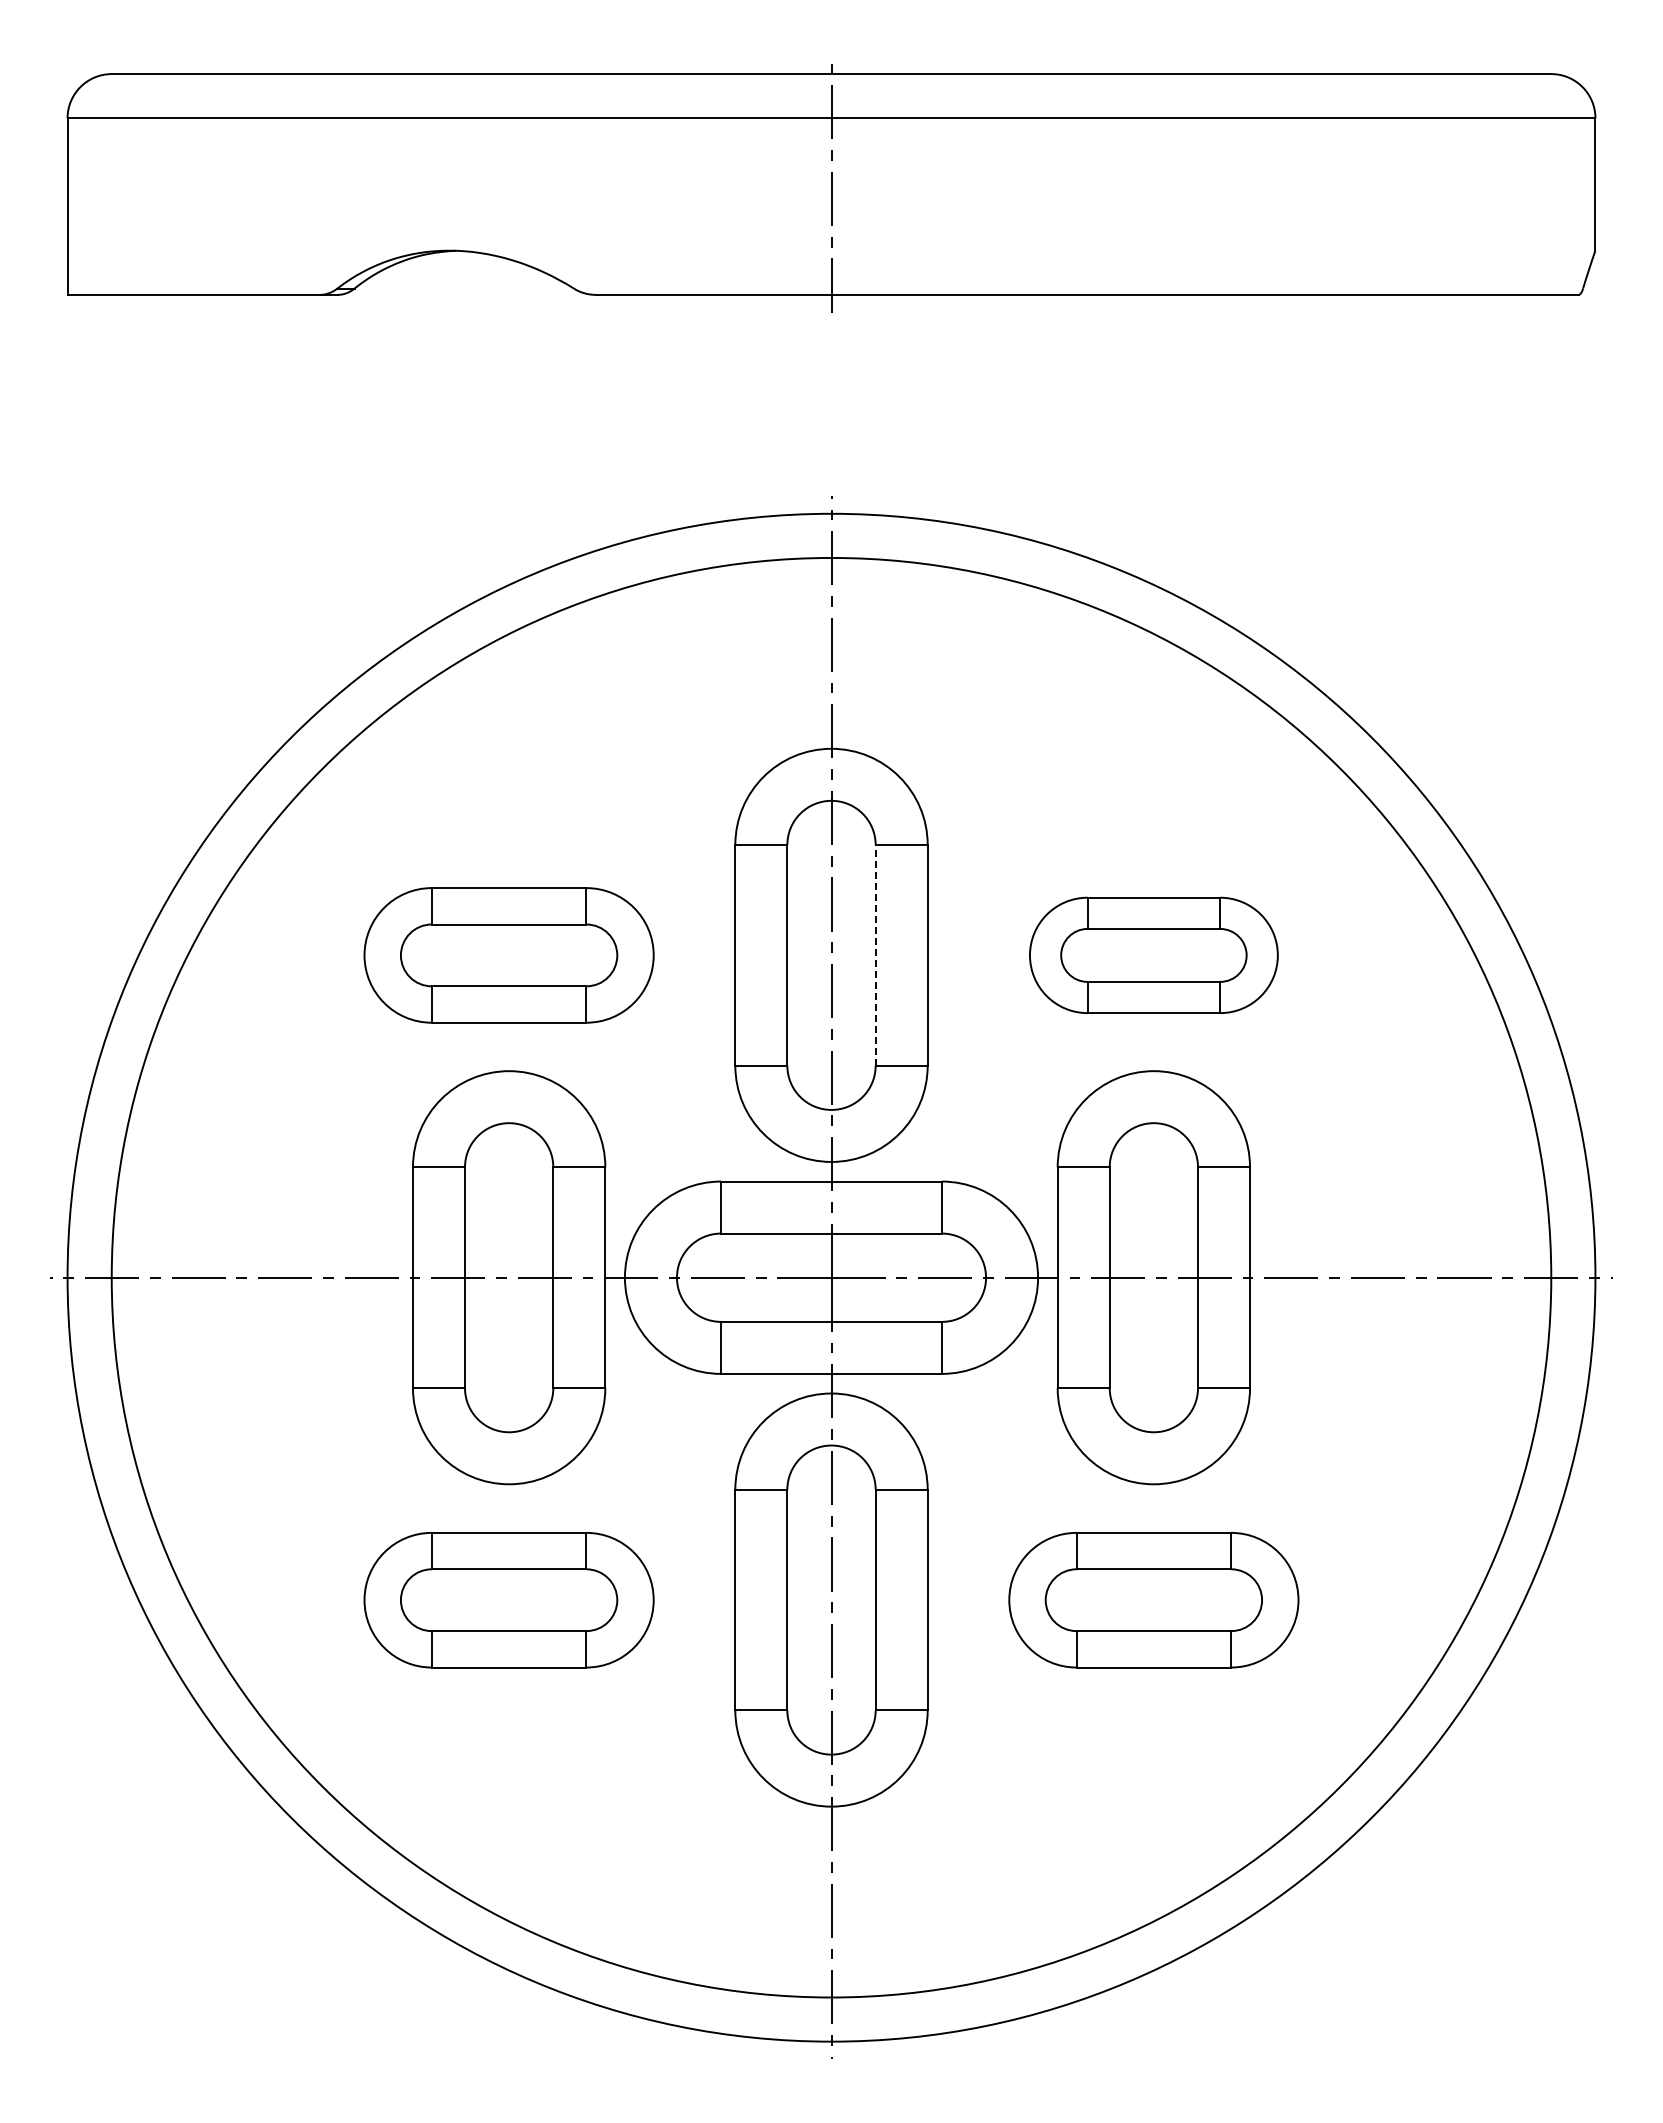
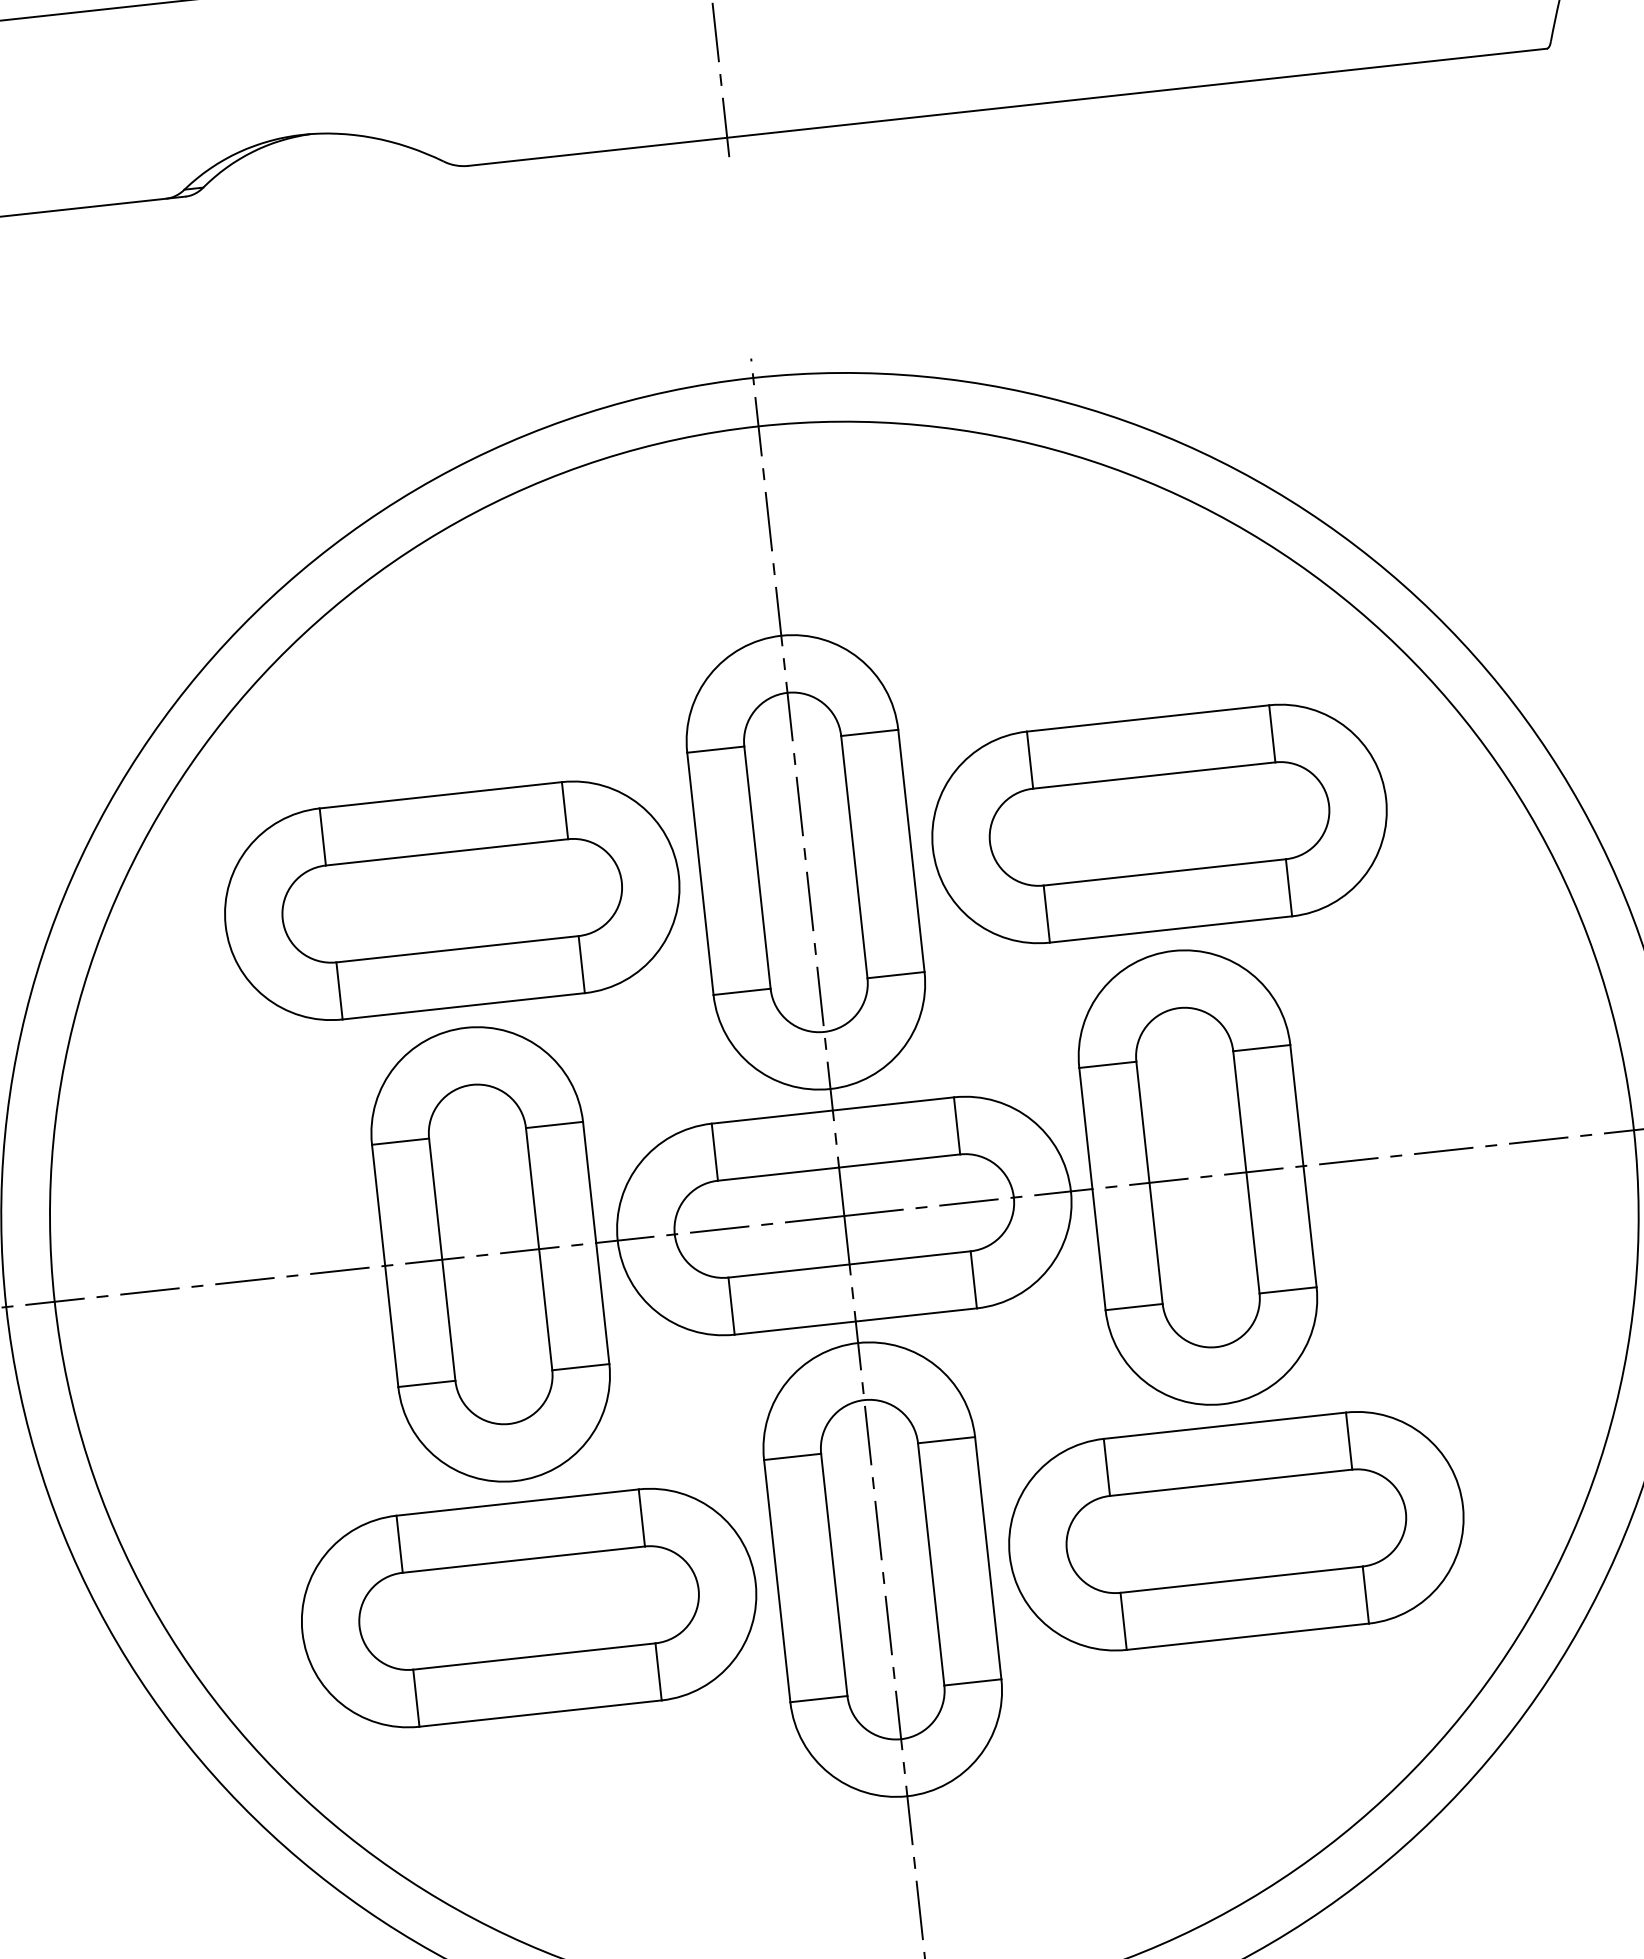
line: (875, 954) -> (854, 856), dashed -> solid
part: (508, 955) -> (451, 901), size x1.43
part: (1153, 955) -> (1159, 824), size x1.67
part: (508, 1600) -> (528, 1608), size x1.43
part: (1153, 1600) -> (1236, 1531), size x1.43

